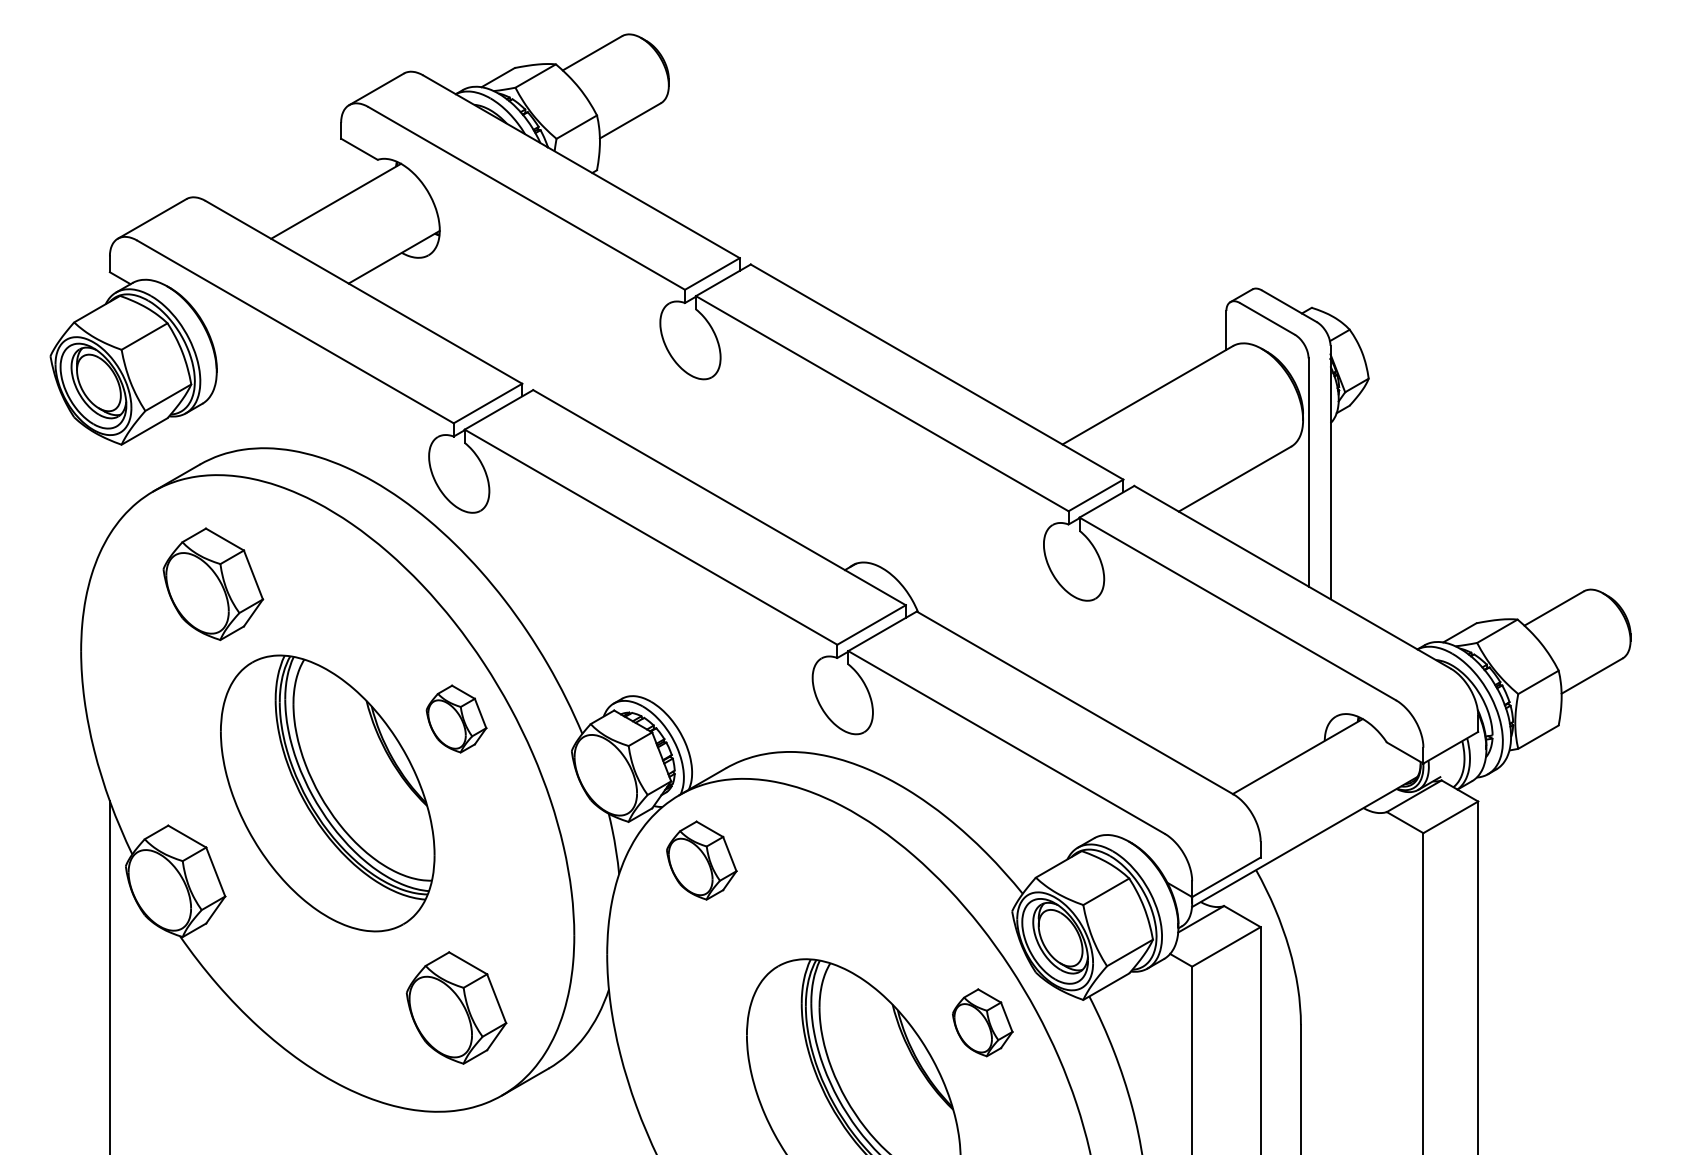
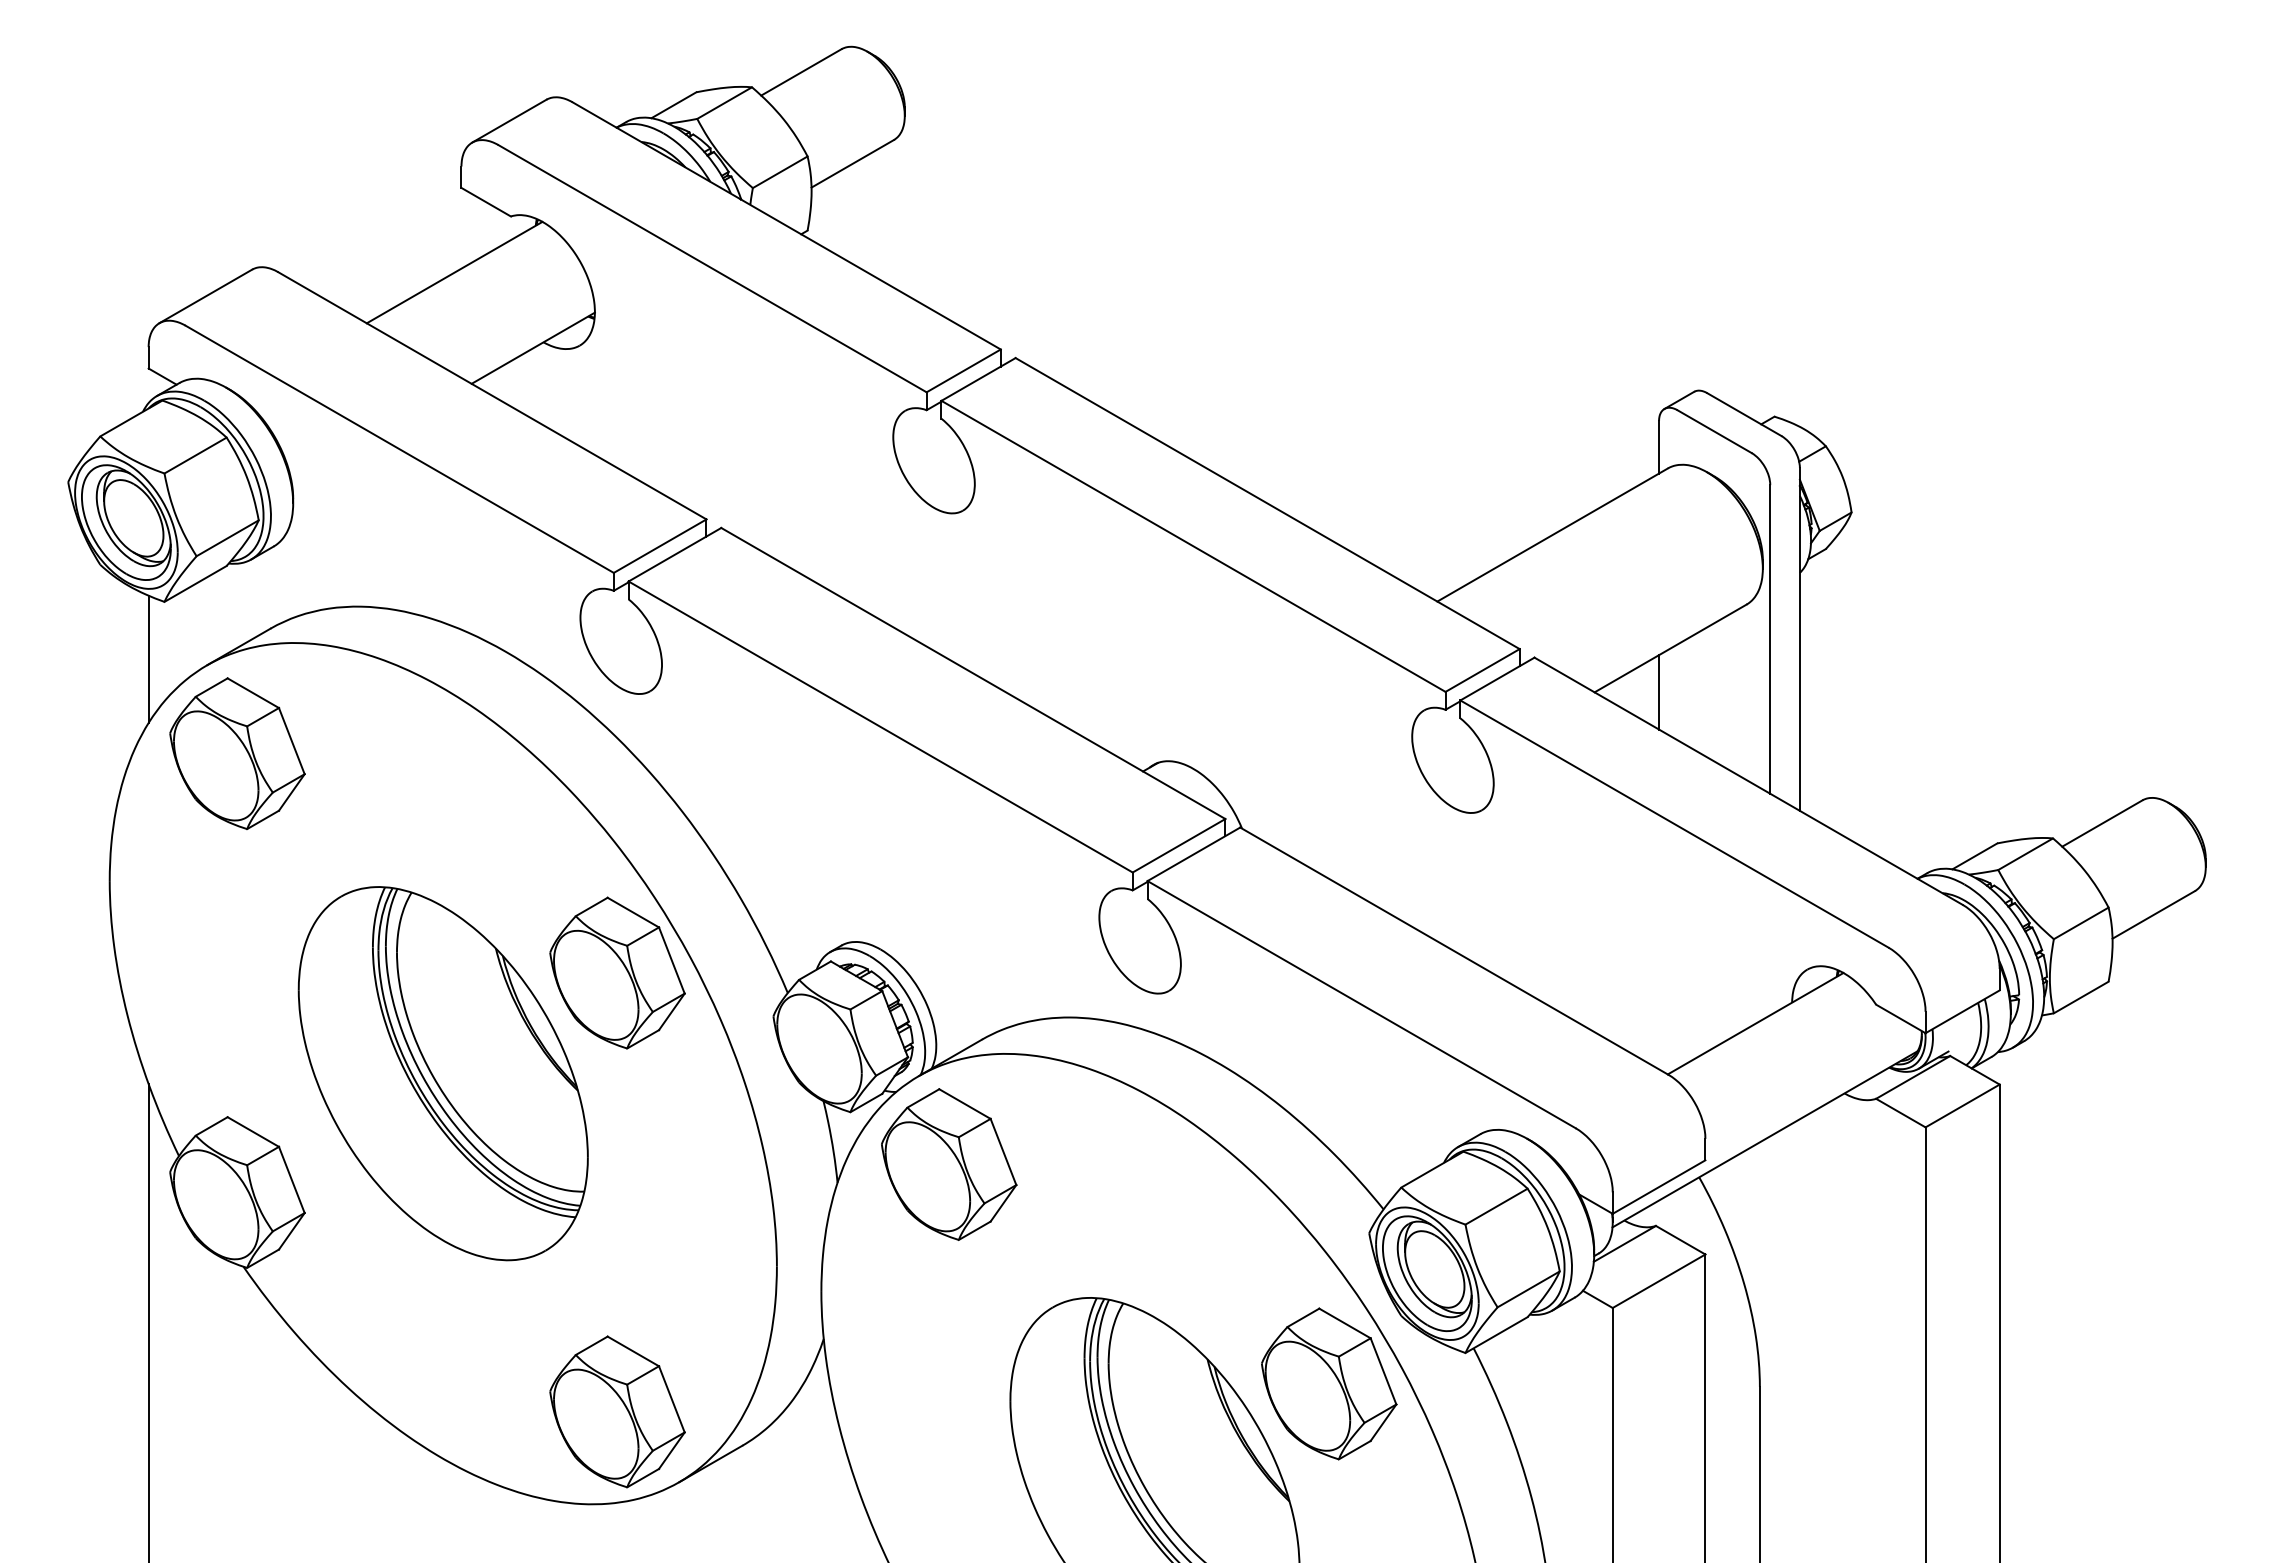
line: (109, 487) -> (148, 659), added
line: (1226, 511) -> (1659, 692), added
part: (213, 584) -> (237, 753), moved
part: (456, 718) -> (617, 972), size x1.67
part: (701, 860) -> (949, 1164), size x1.43
part: (456, 1007) -> (617, 1411), moved
part: (982, 1022) -> (1329, 1383), size x1.67

